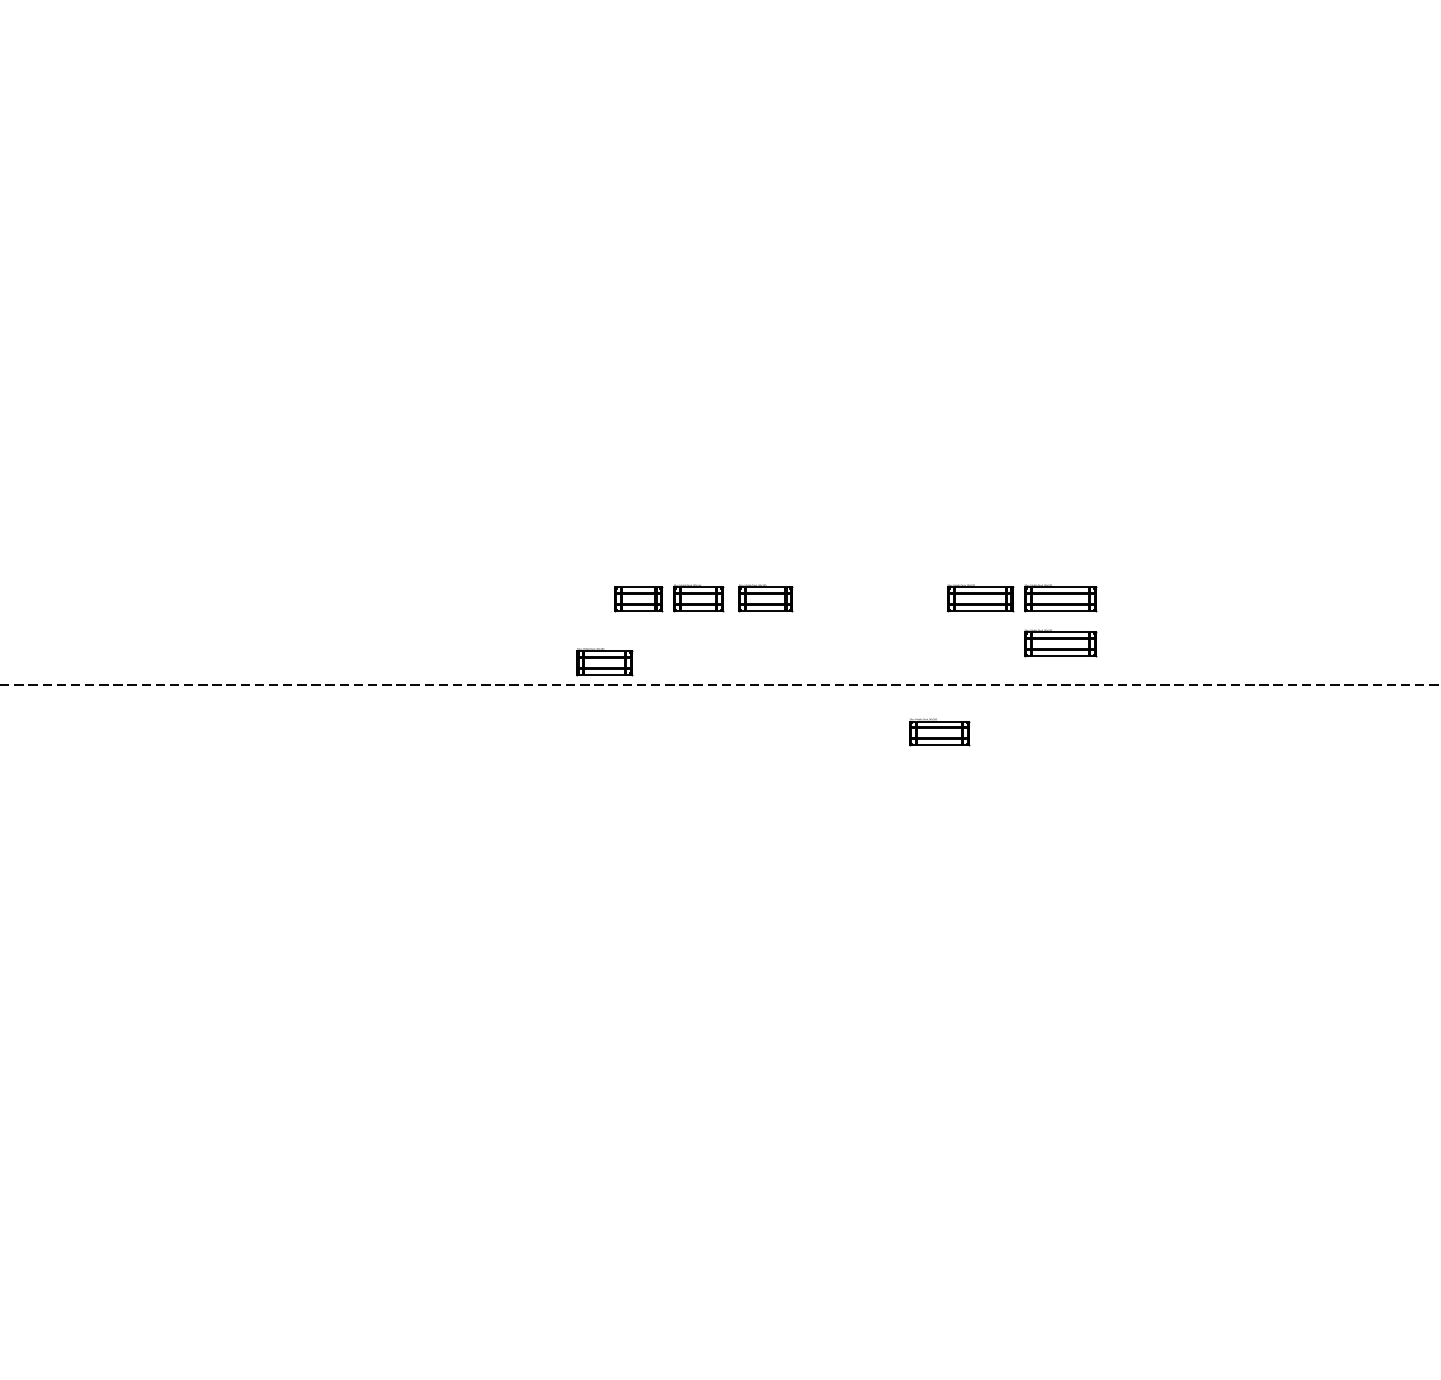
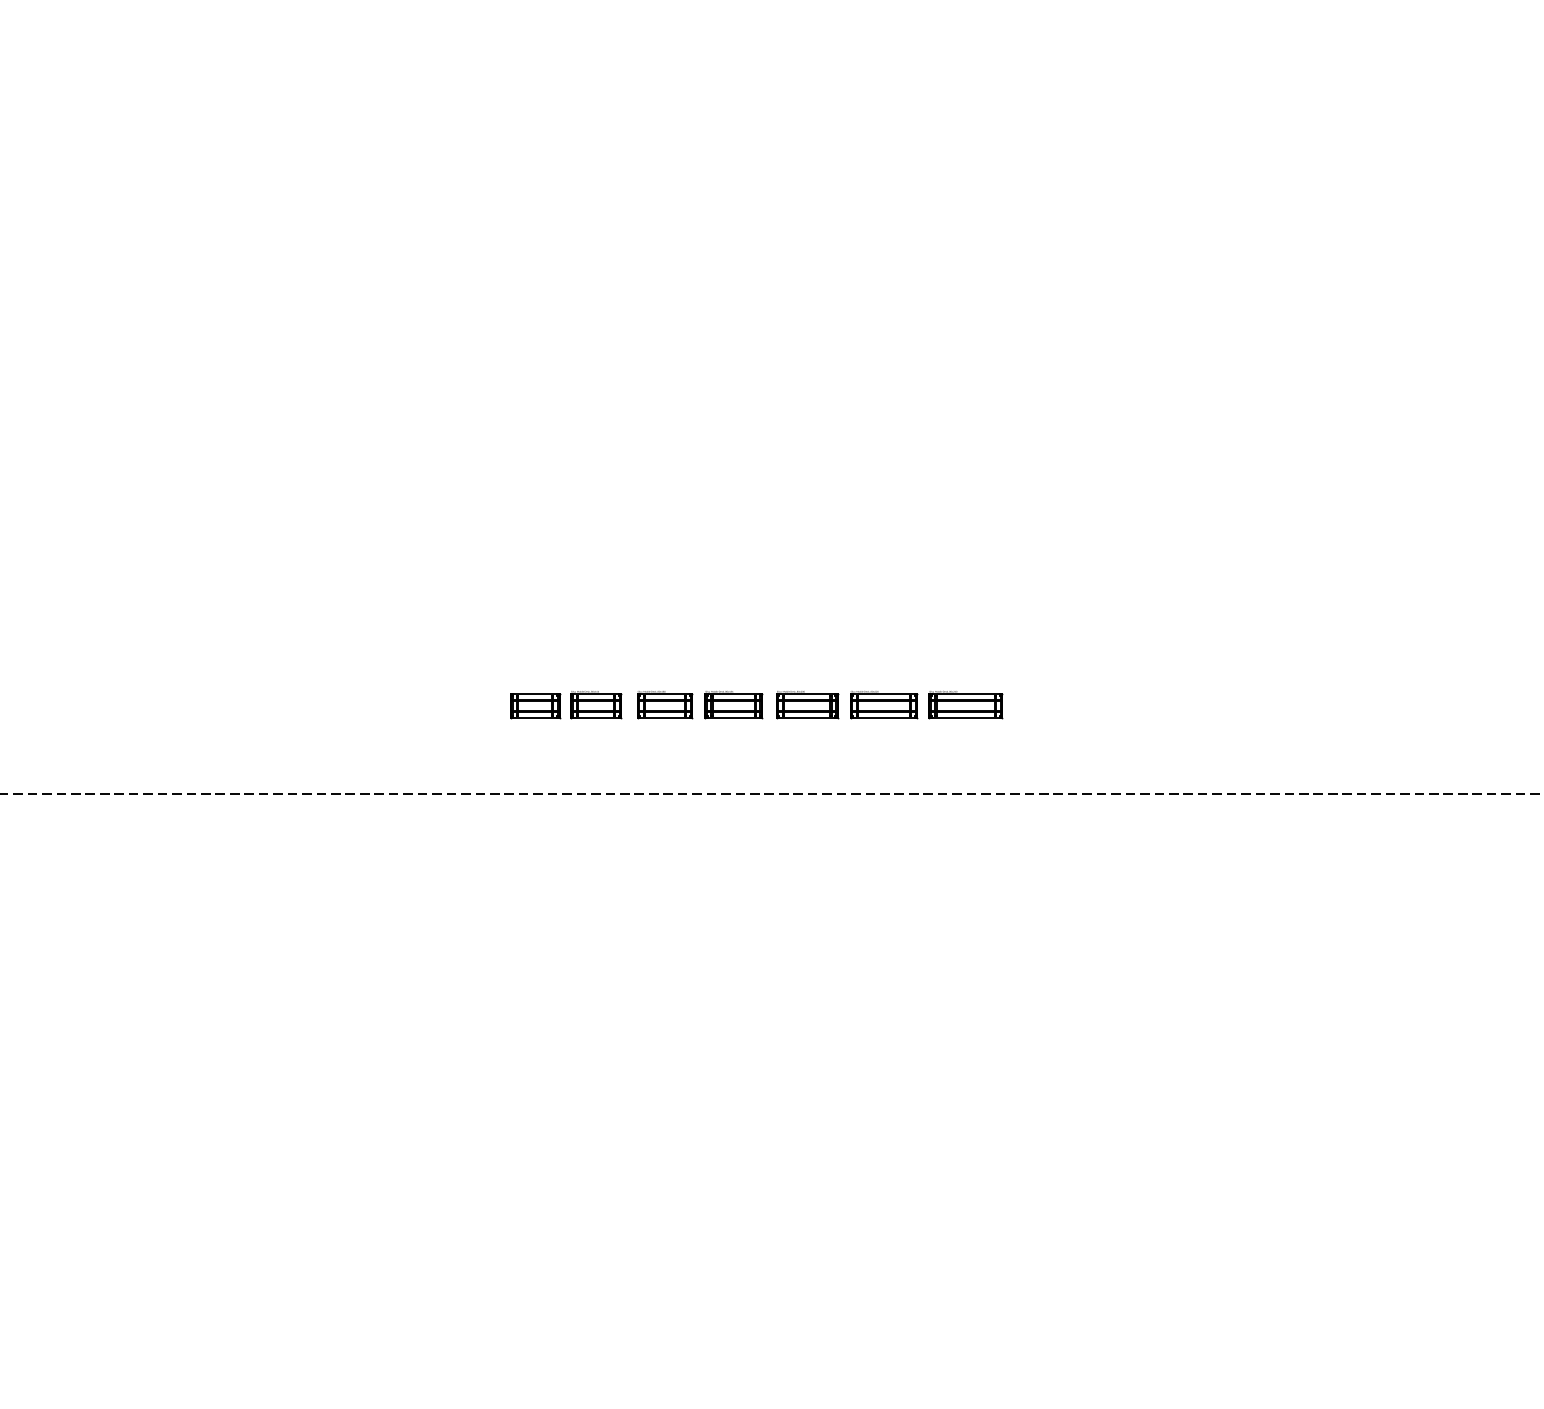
part: (1060, 643) -> (965, 751), removed
part: (604, 662) -> (733, 705), moved
part: (939, 732) -> (807, 705), moved

